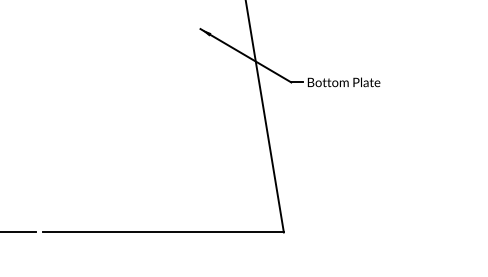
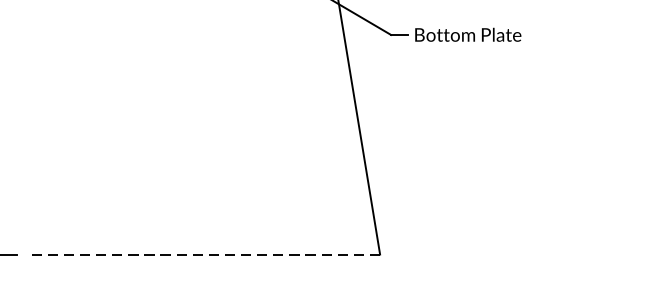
line: (162, 232) -> (202, 254), solid -> dashed

